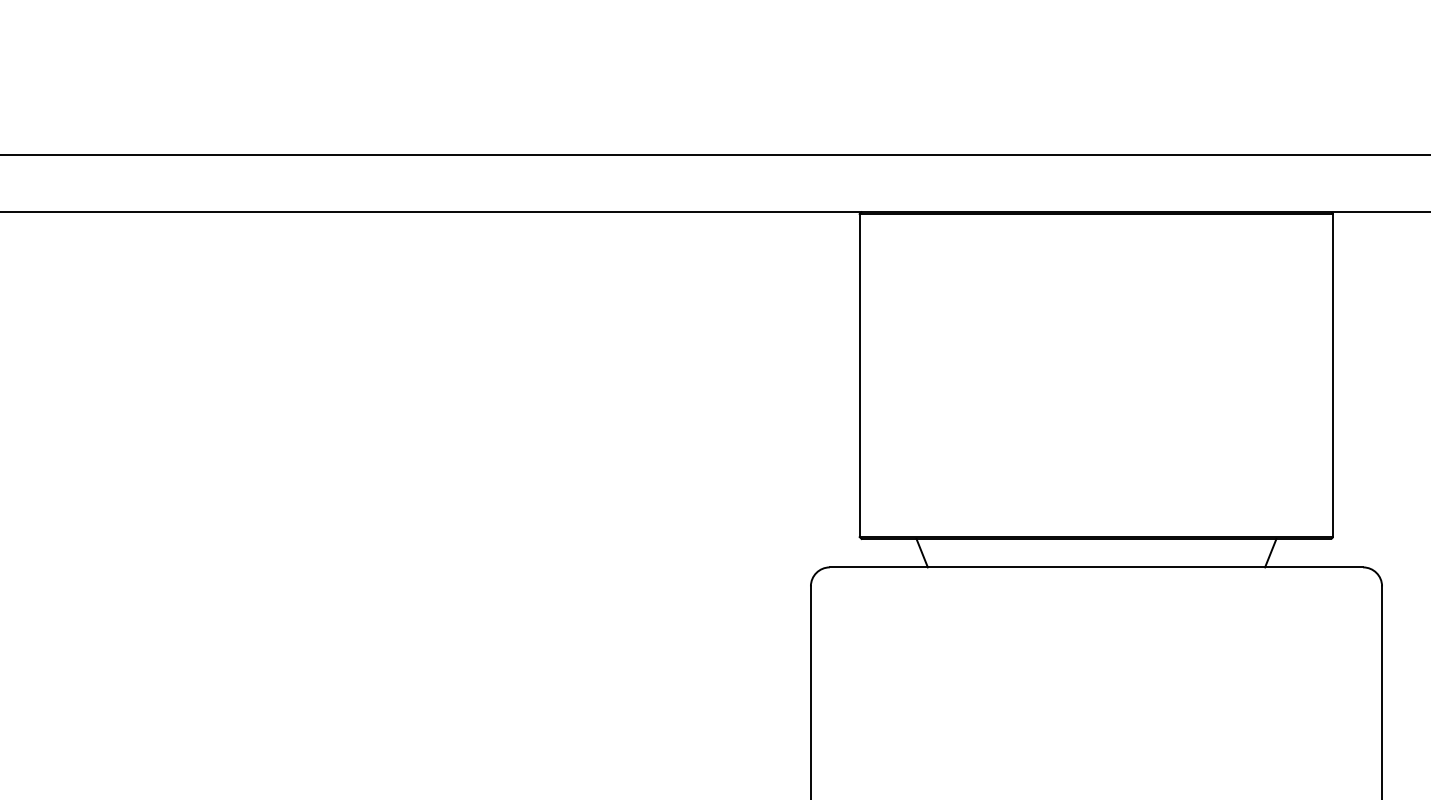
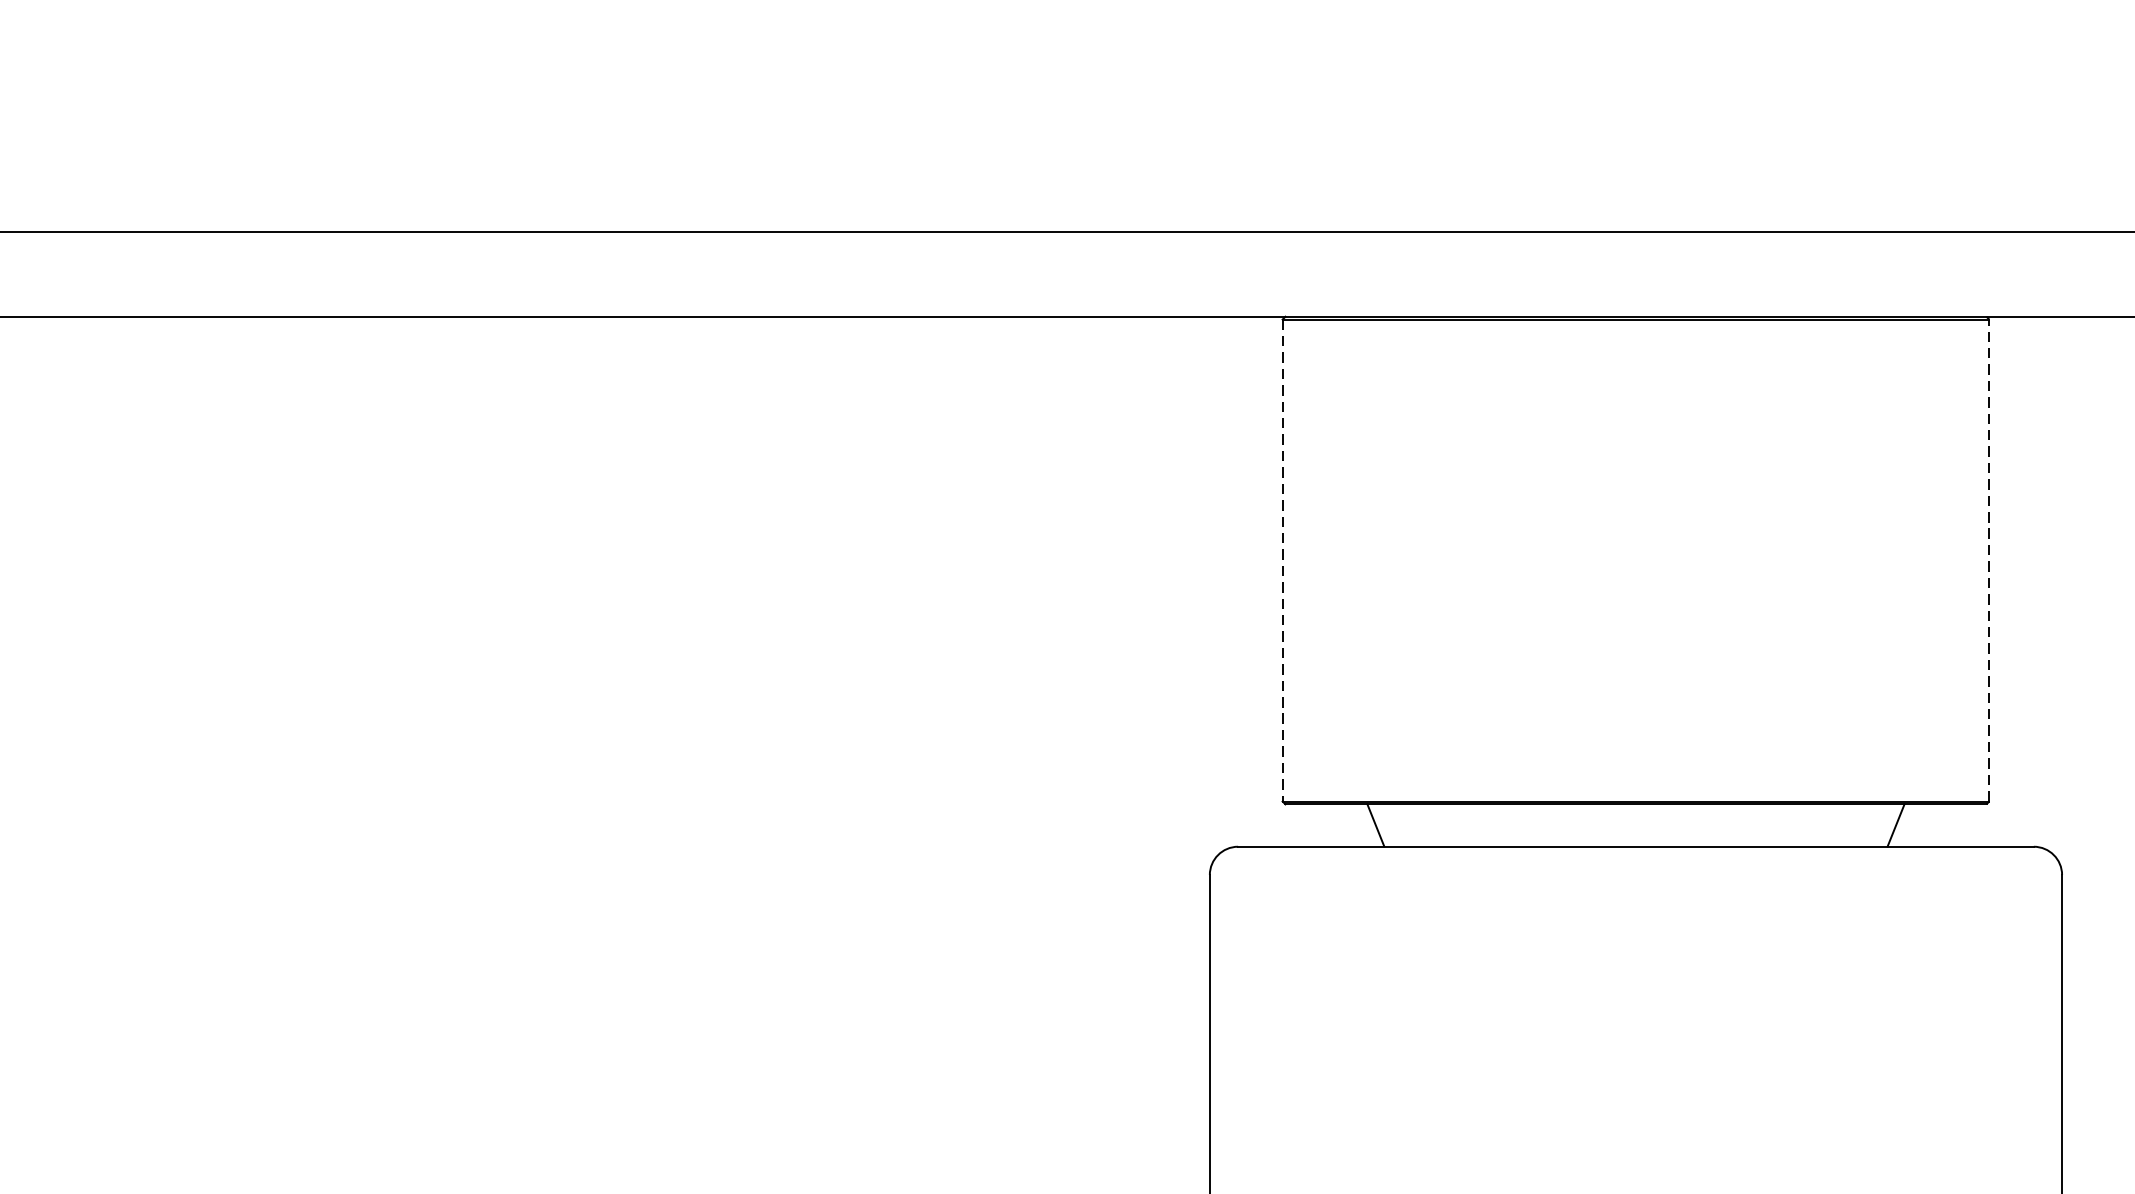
line: (859, 375) -> (1282, 560), solid -> dashed
line: (1333, 375) -> (1989, 560), solid -> dashed

